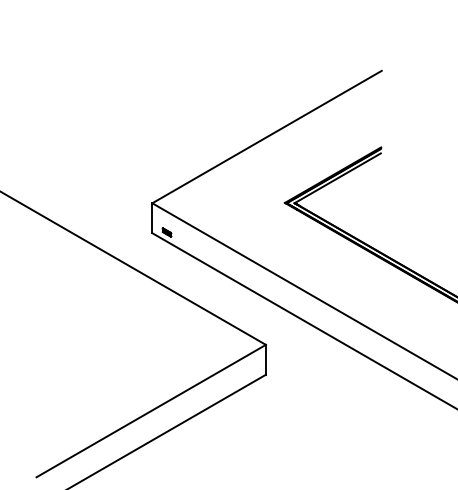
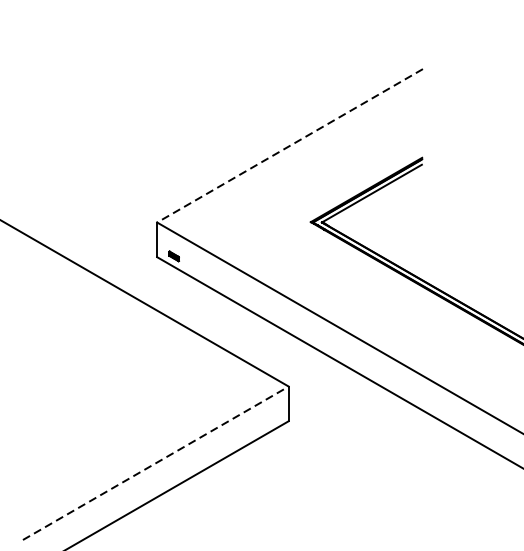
line: (266, 137) -> (289, 146), solid -> dashed
line: (151, 410) -> (156, 462), solid -> dashed

